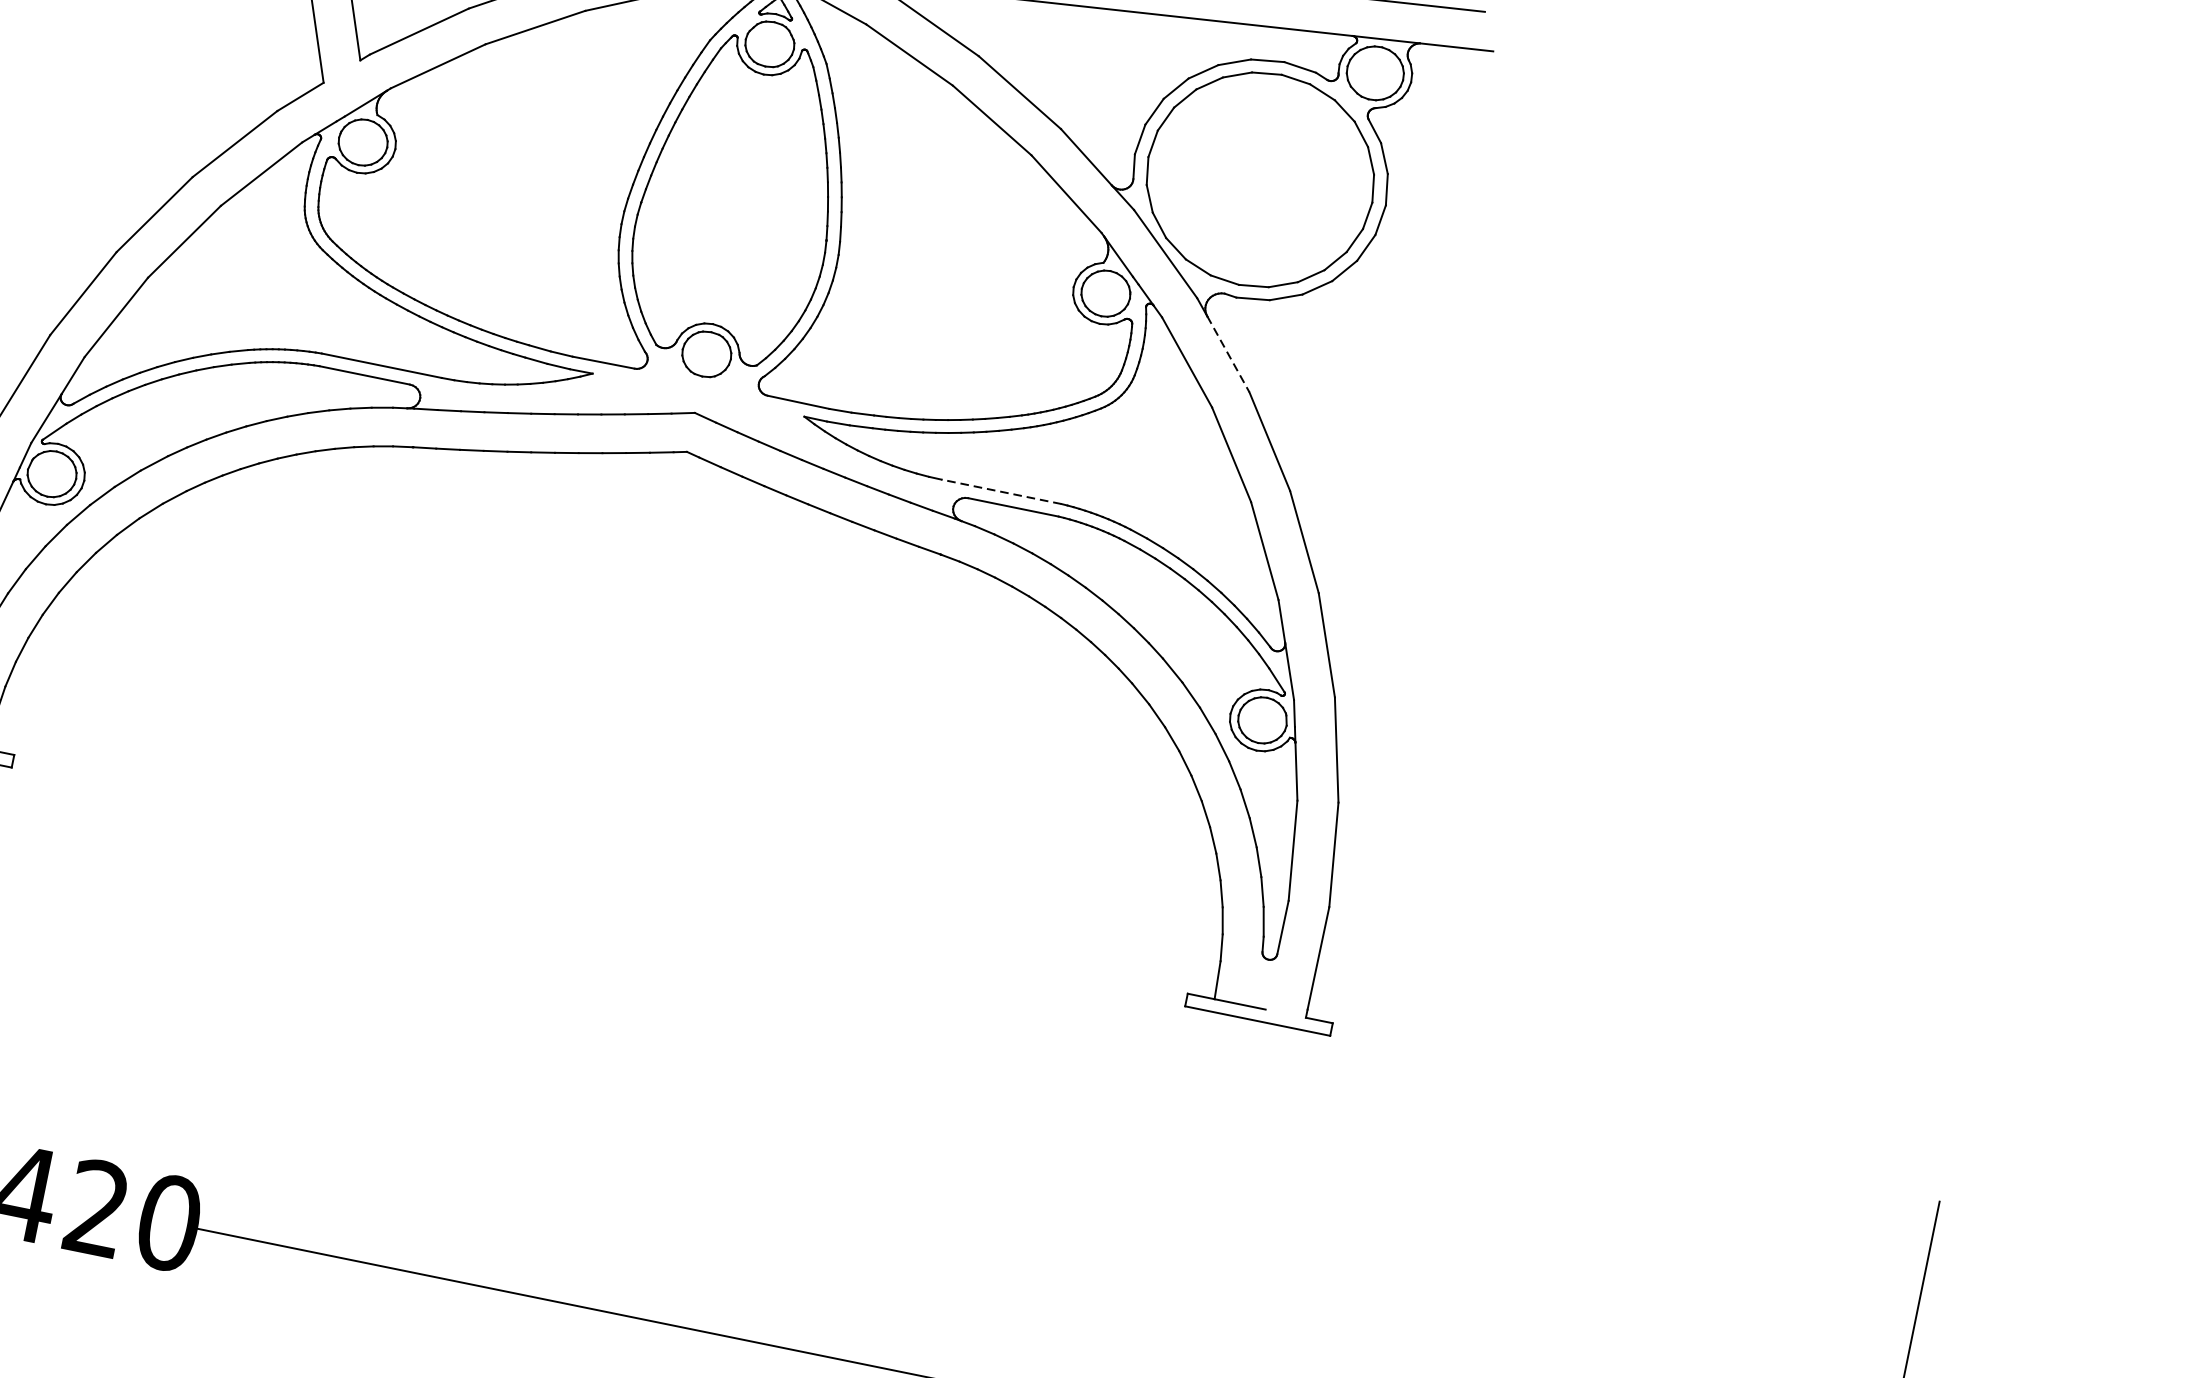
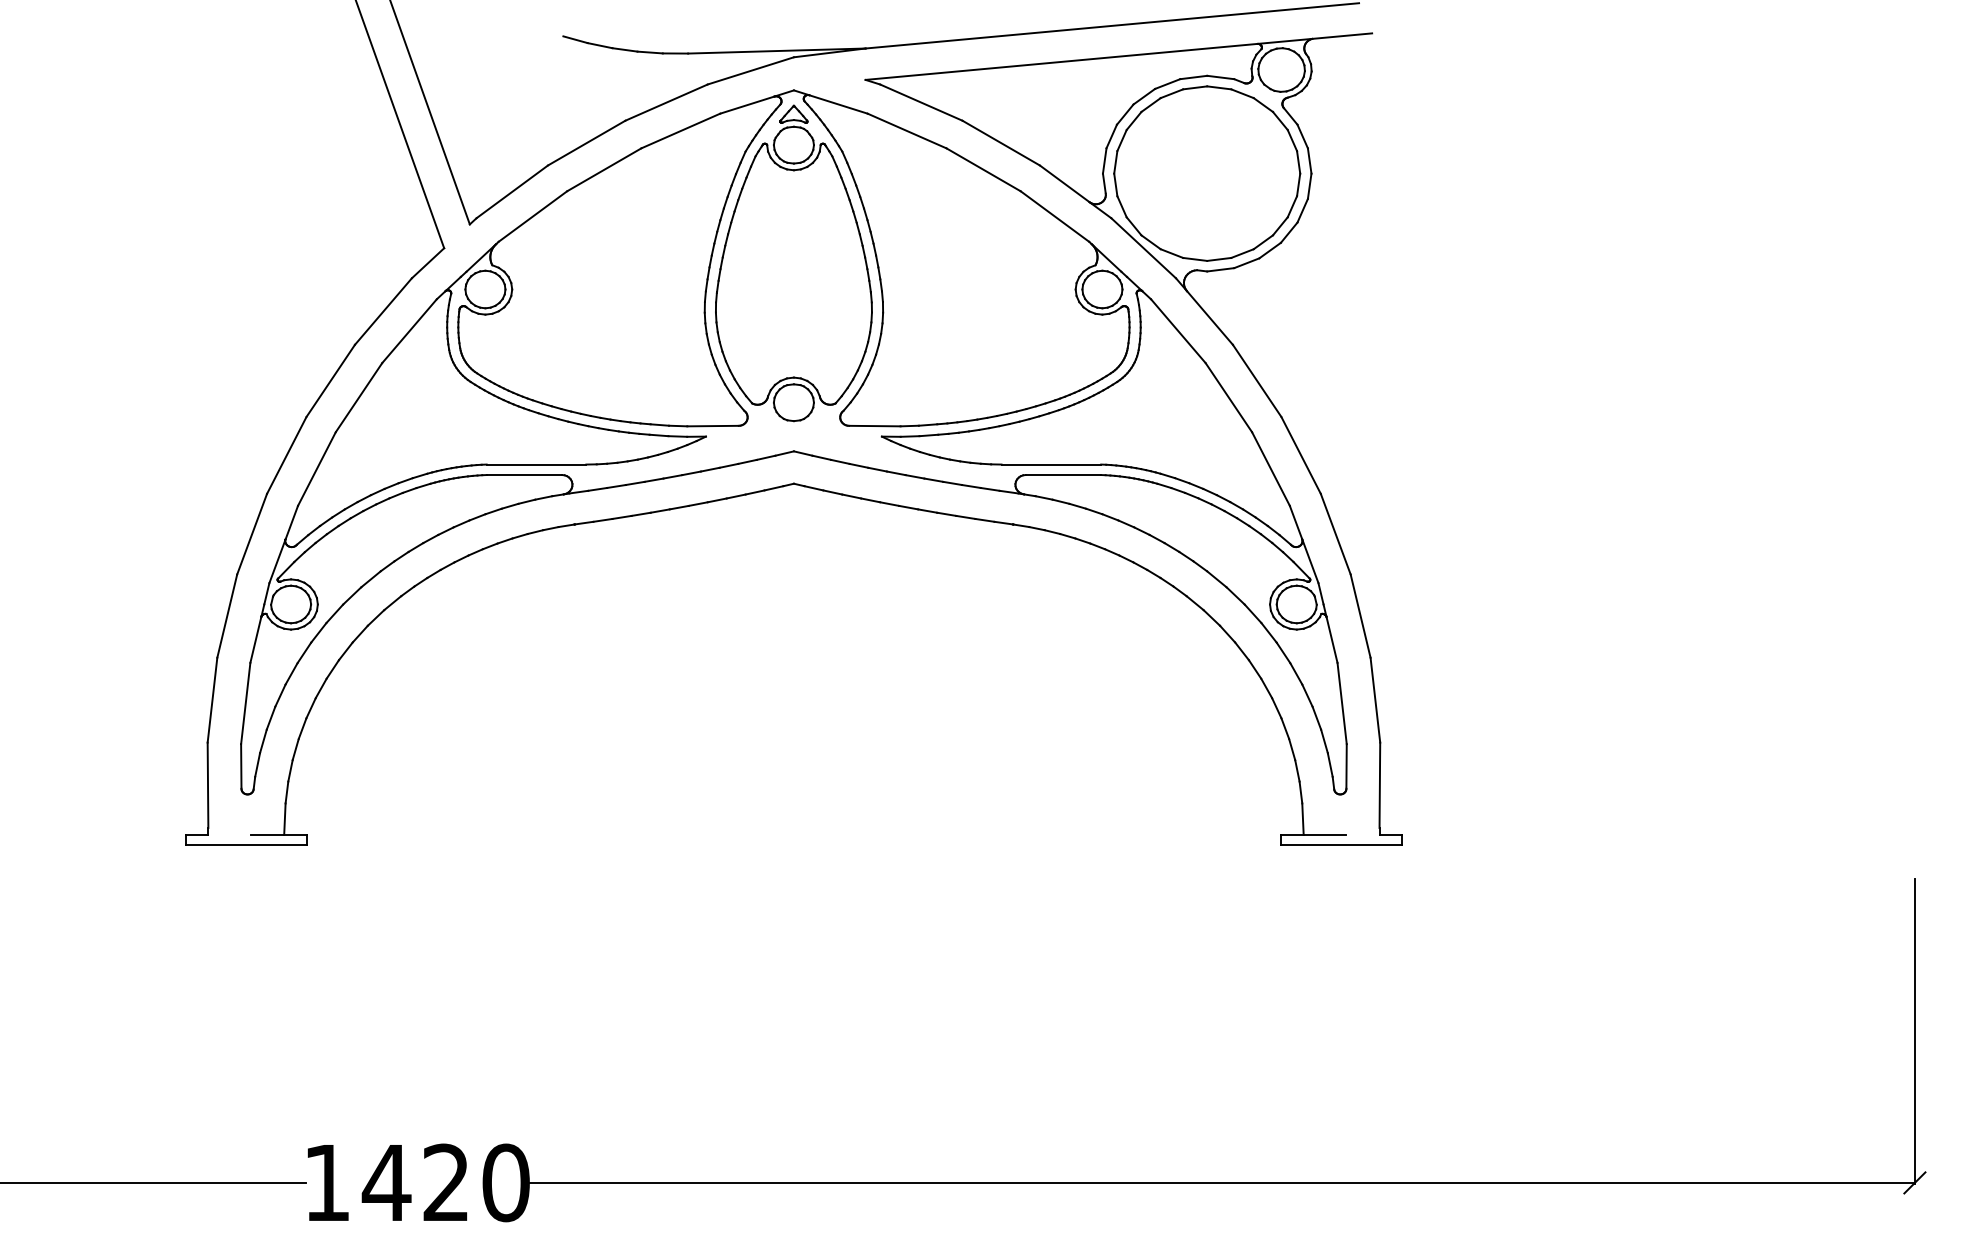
line: (1228, 355) -> (1210, 318), dashed -> solid
line: (1001, 491) -> (1051, 464), dashed -> solid

